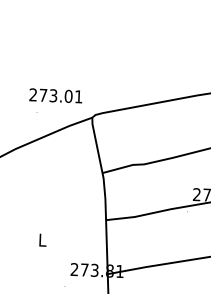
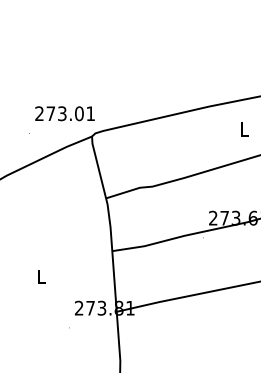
text: (55, 95) -> (64, 113), moved

